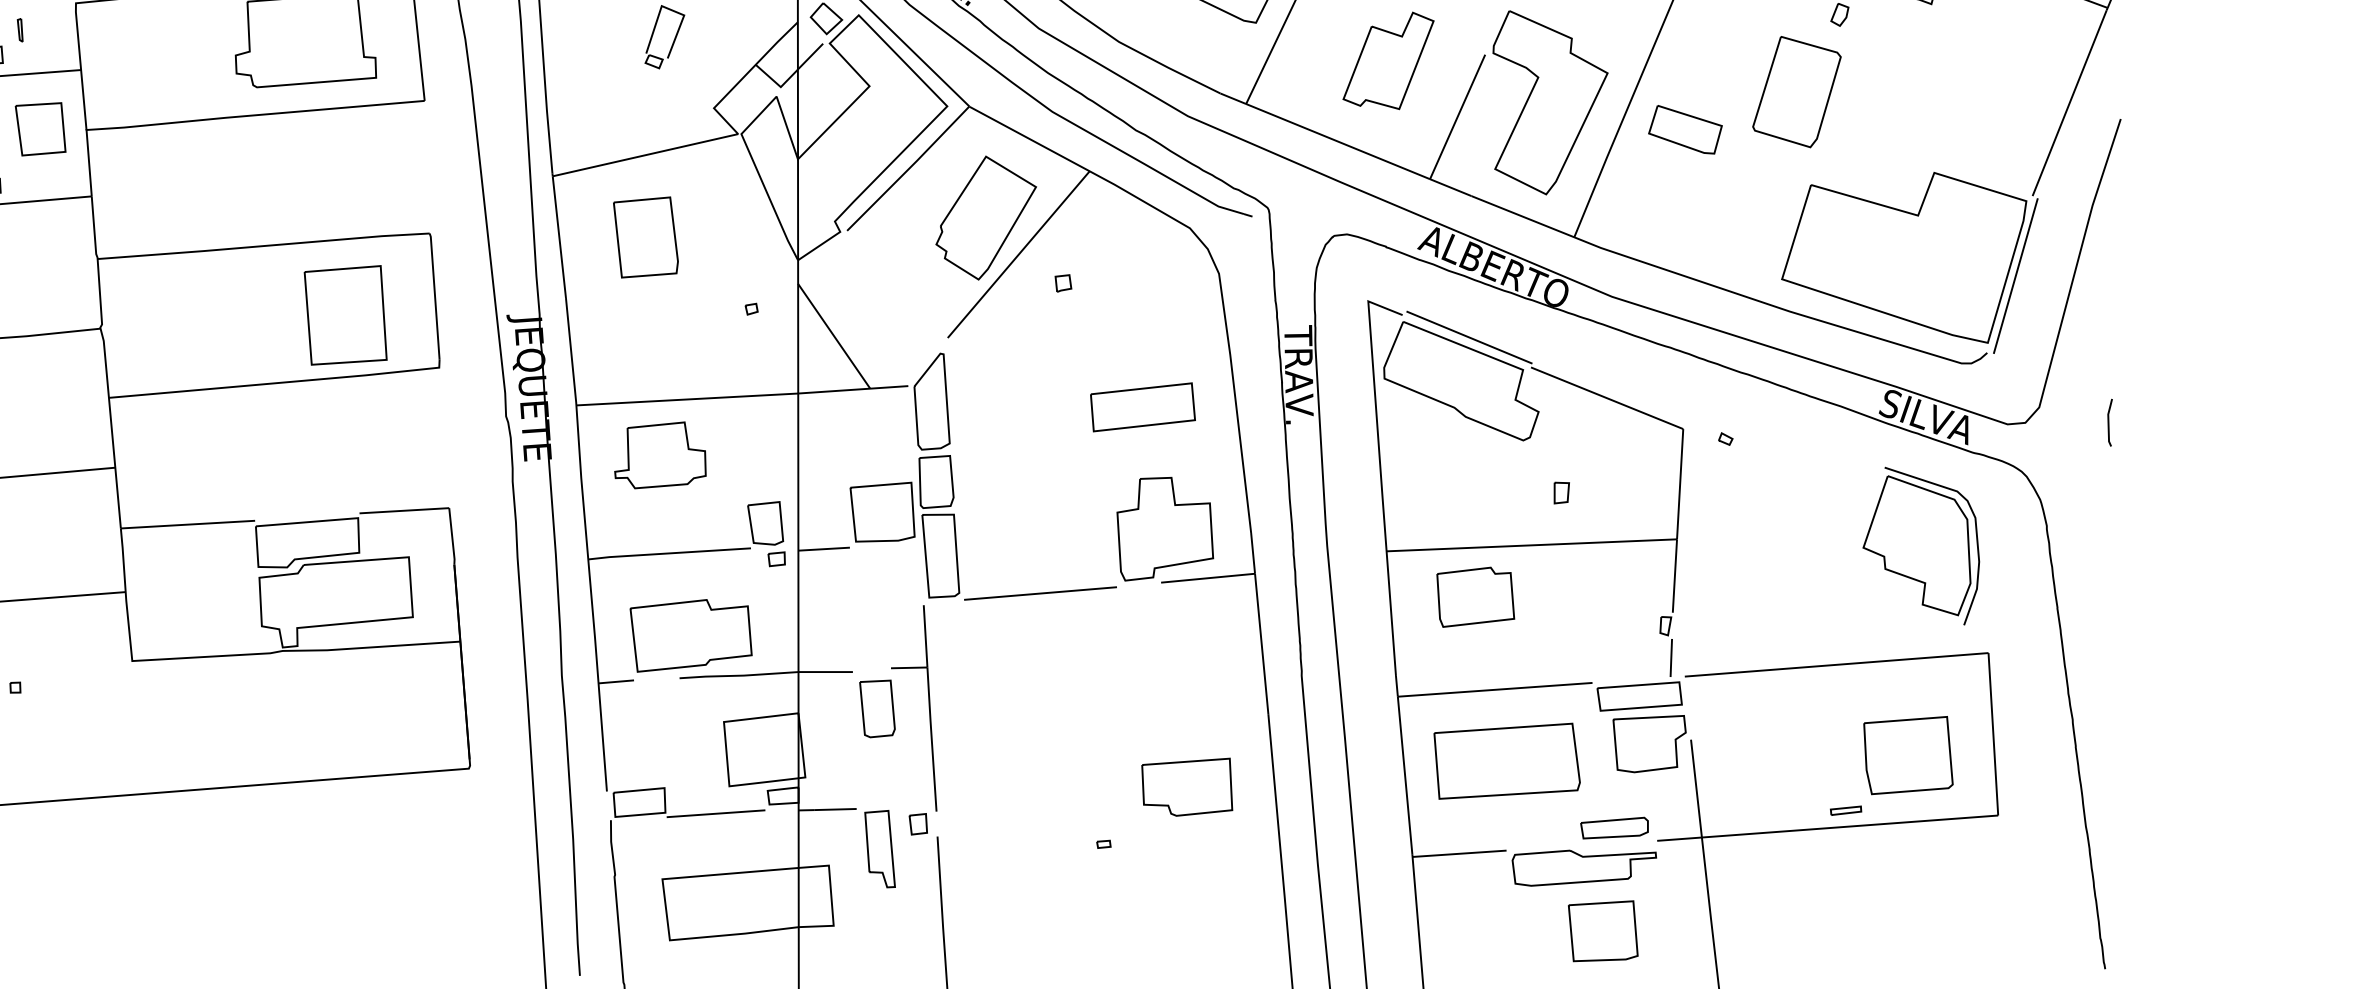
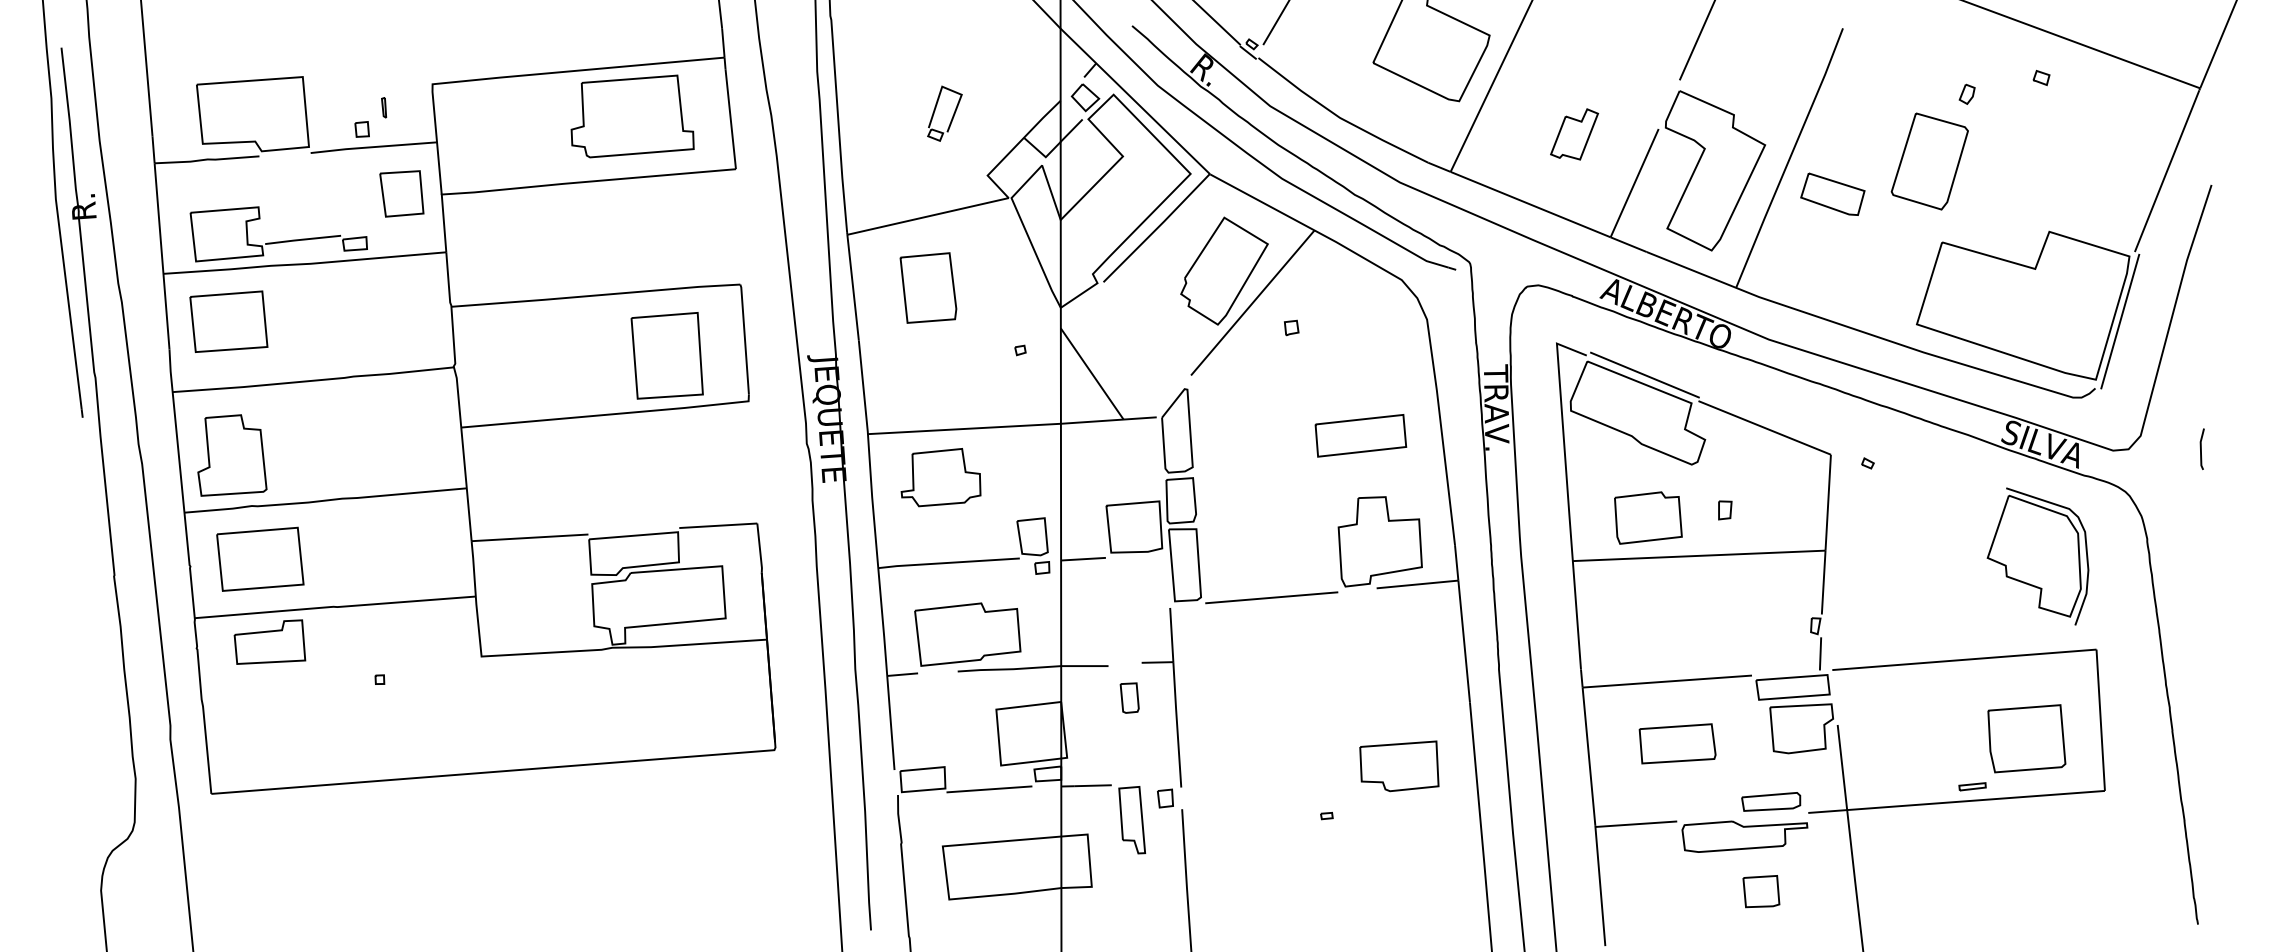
part: (1388, 61) -> (1574, 134), size x0.6
part: (1475, 596) -> (1648, 517), moved
part: (877, 708) -> (1129, 697), size x0.6
part: (1506, 760) -> (1677, 743), size x0.6
part: (1603, 931) -> (1761, 891), size x0.6

